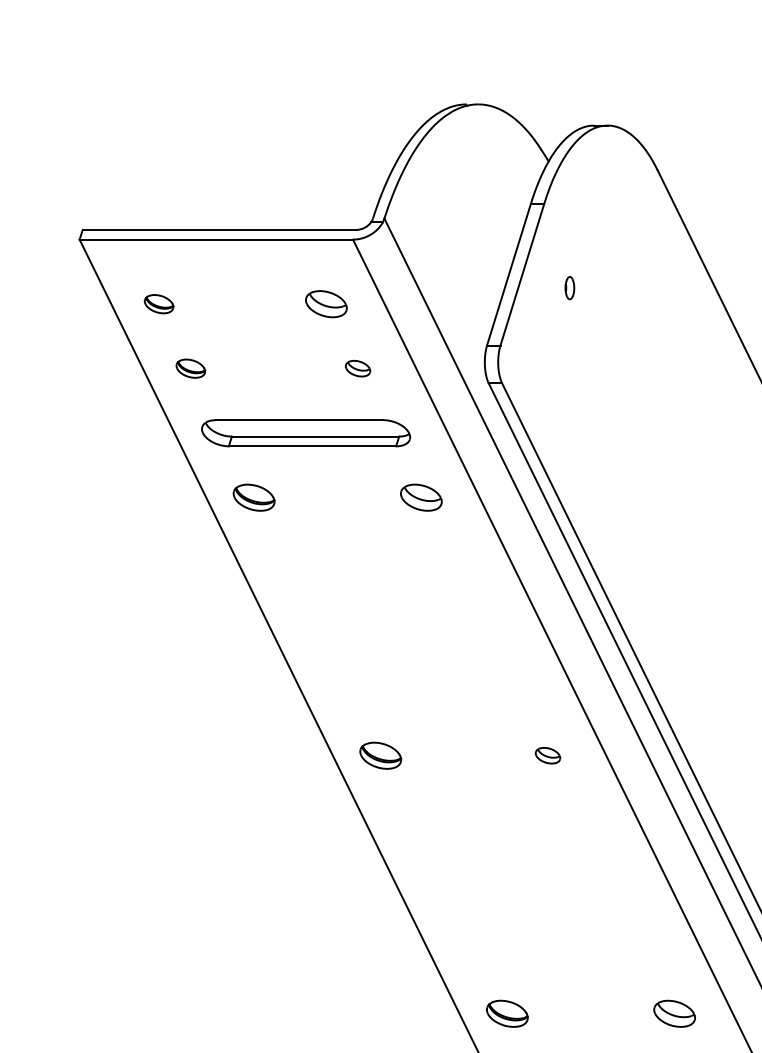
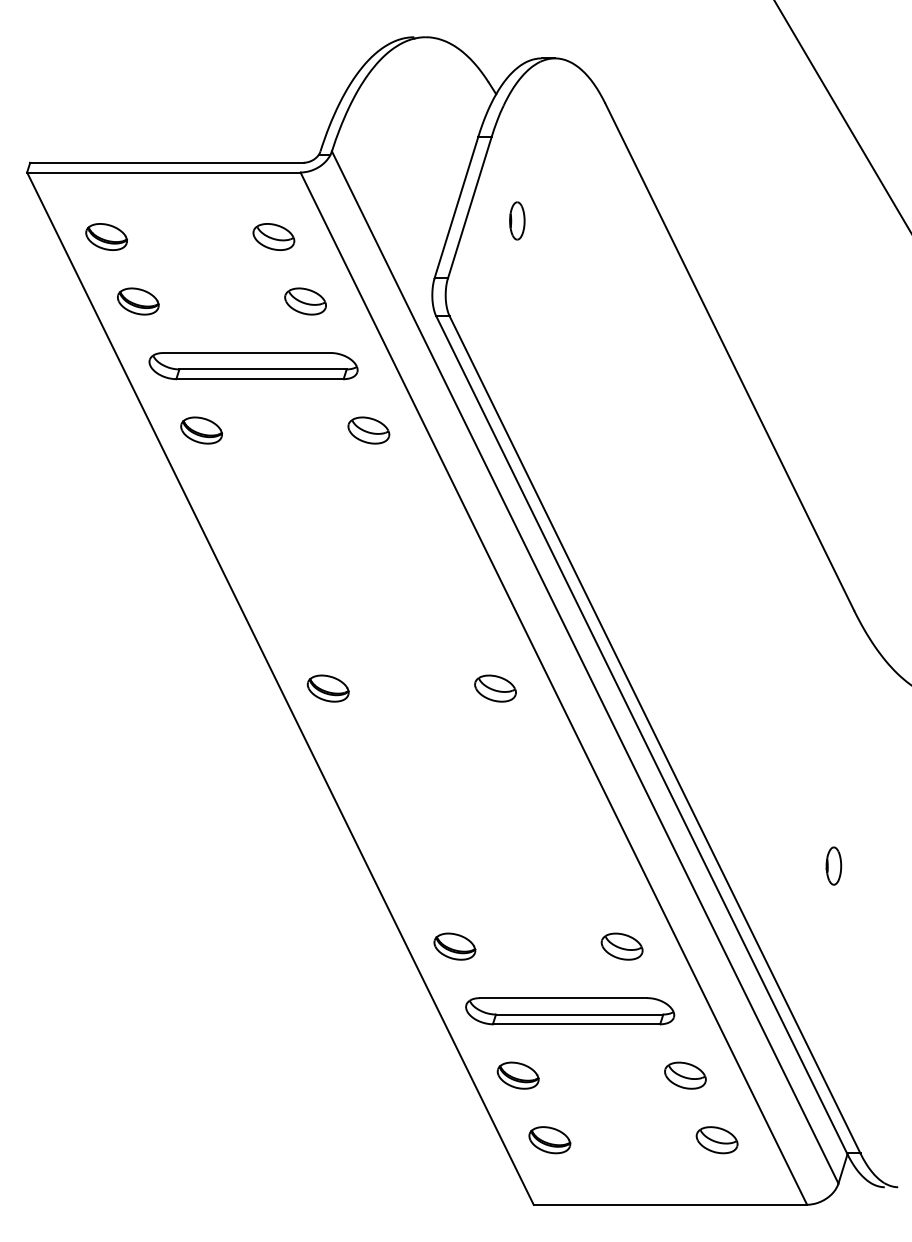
part: (570, 287) -> (517, 220), size x1.67
part: (159, 303) -> (106, 236), size x1.43
part: (191, 368) -> (138, 301), size x1.43
part: (358, 368) -> (305, 301), size x1.67
part: (548, 755) -> (495, 688), size x1.67

